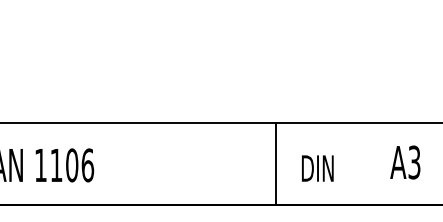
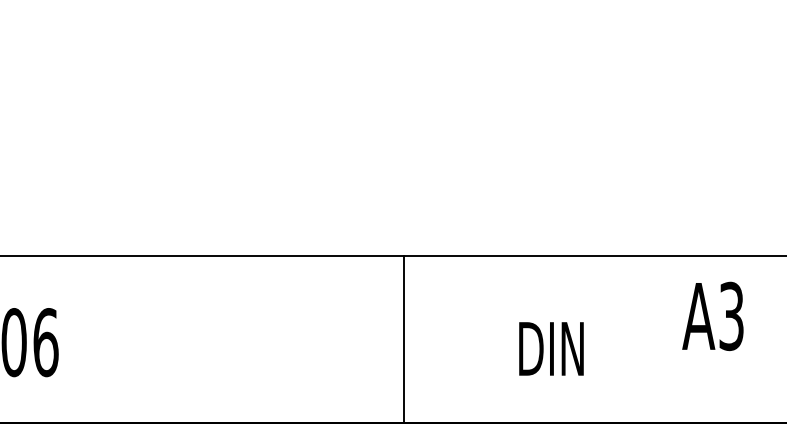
text: (405, 162) -> (713, 316), moved
line: (276, 163) -> (404, 338), moved
text: (317, 168) -> (550, 348), moved

